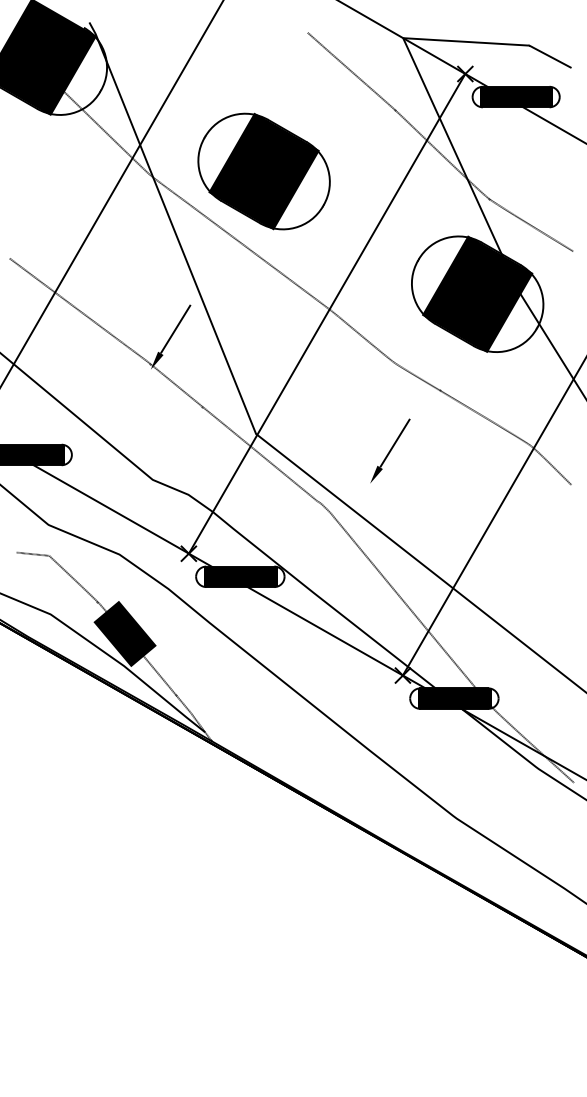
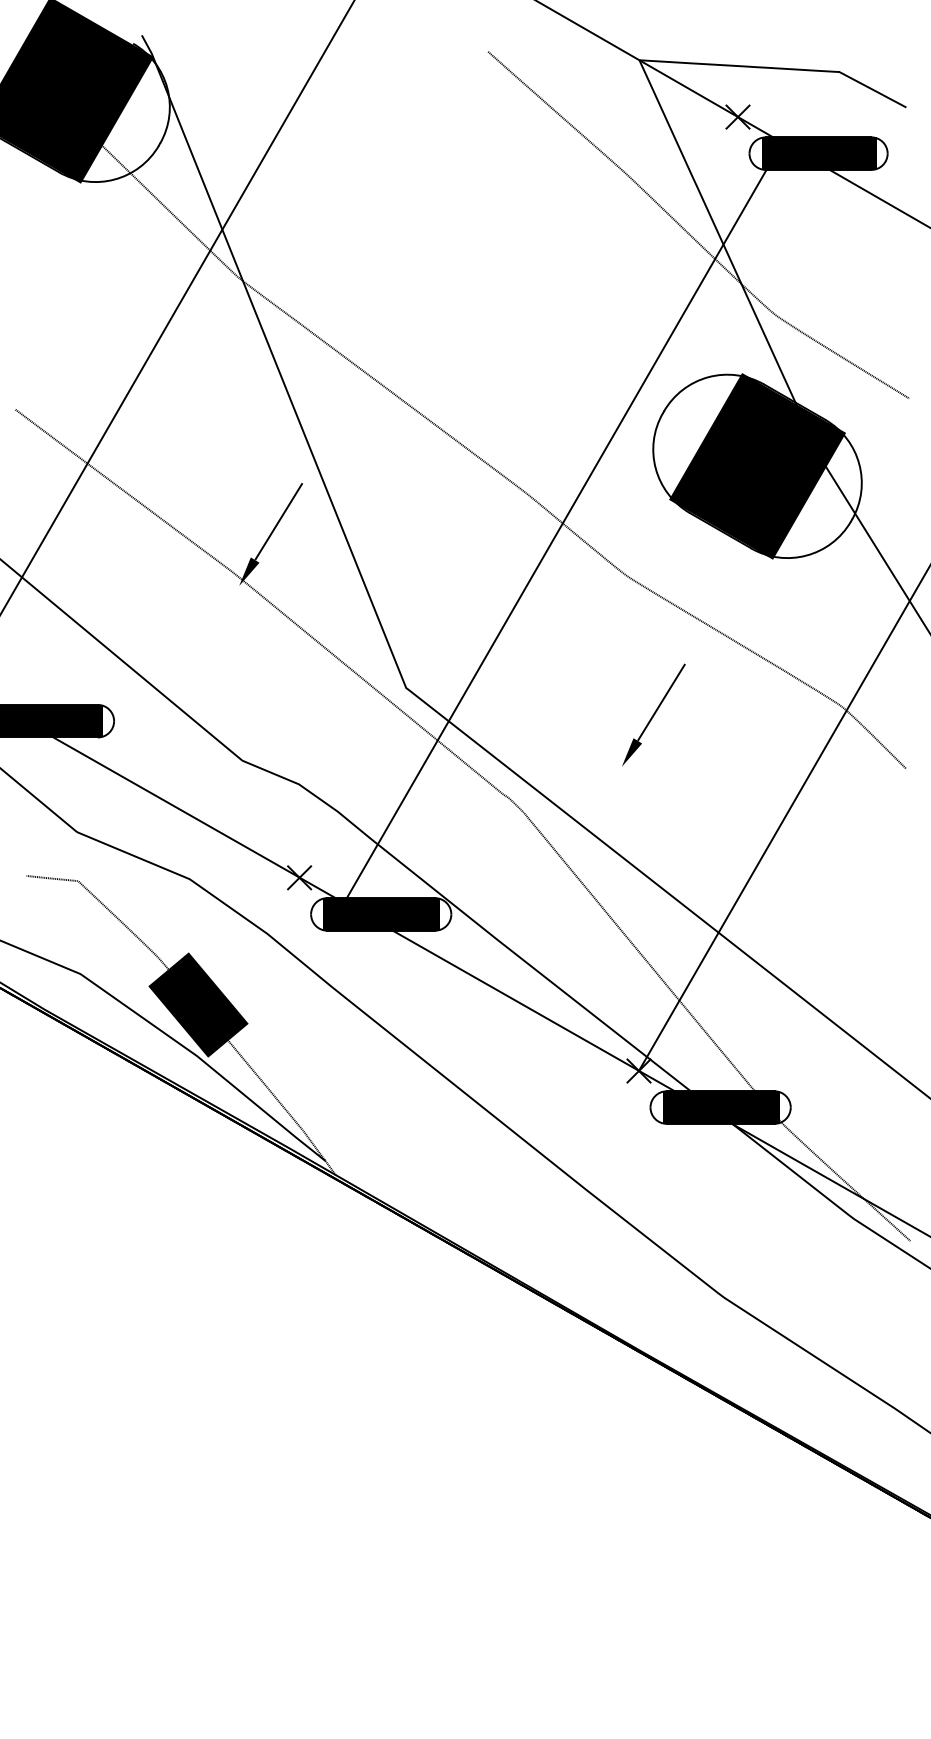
part: (263, 171) -> (417, 271), removed
line: (326, 313) -> (562, 522), moved
part: (390, 450) -> (654, 714), moved

